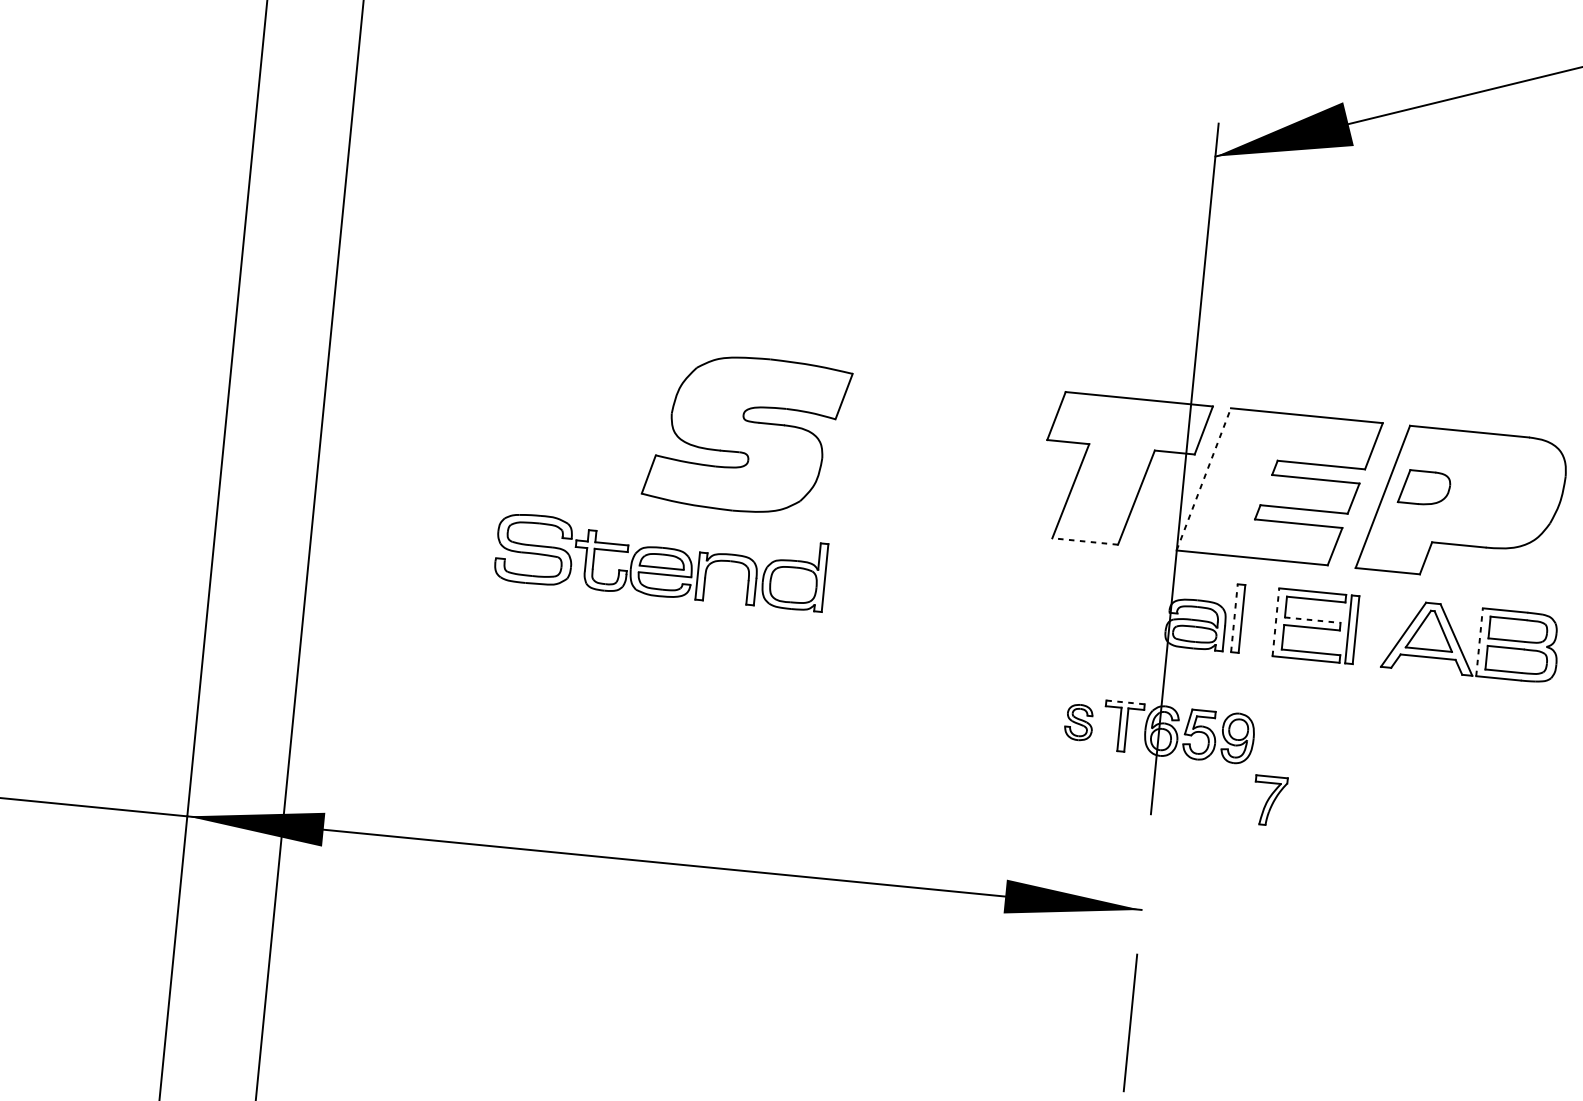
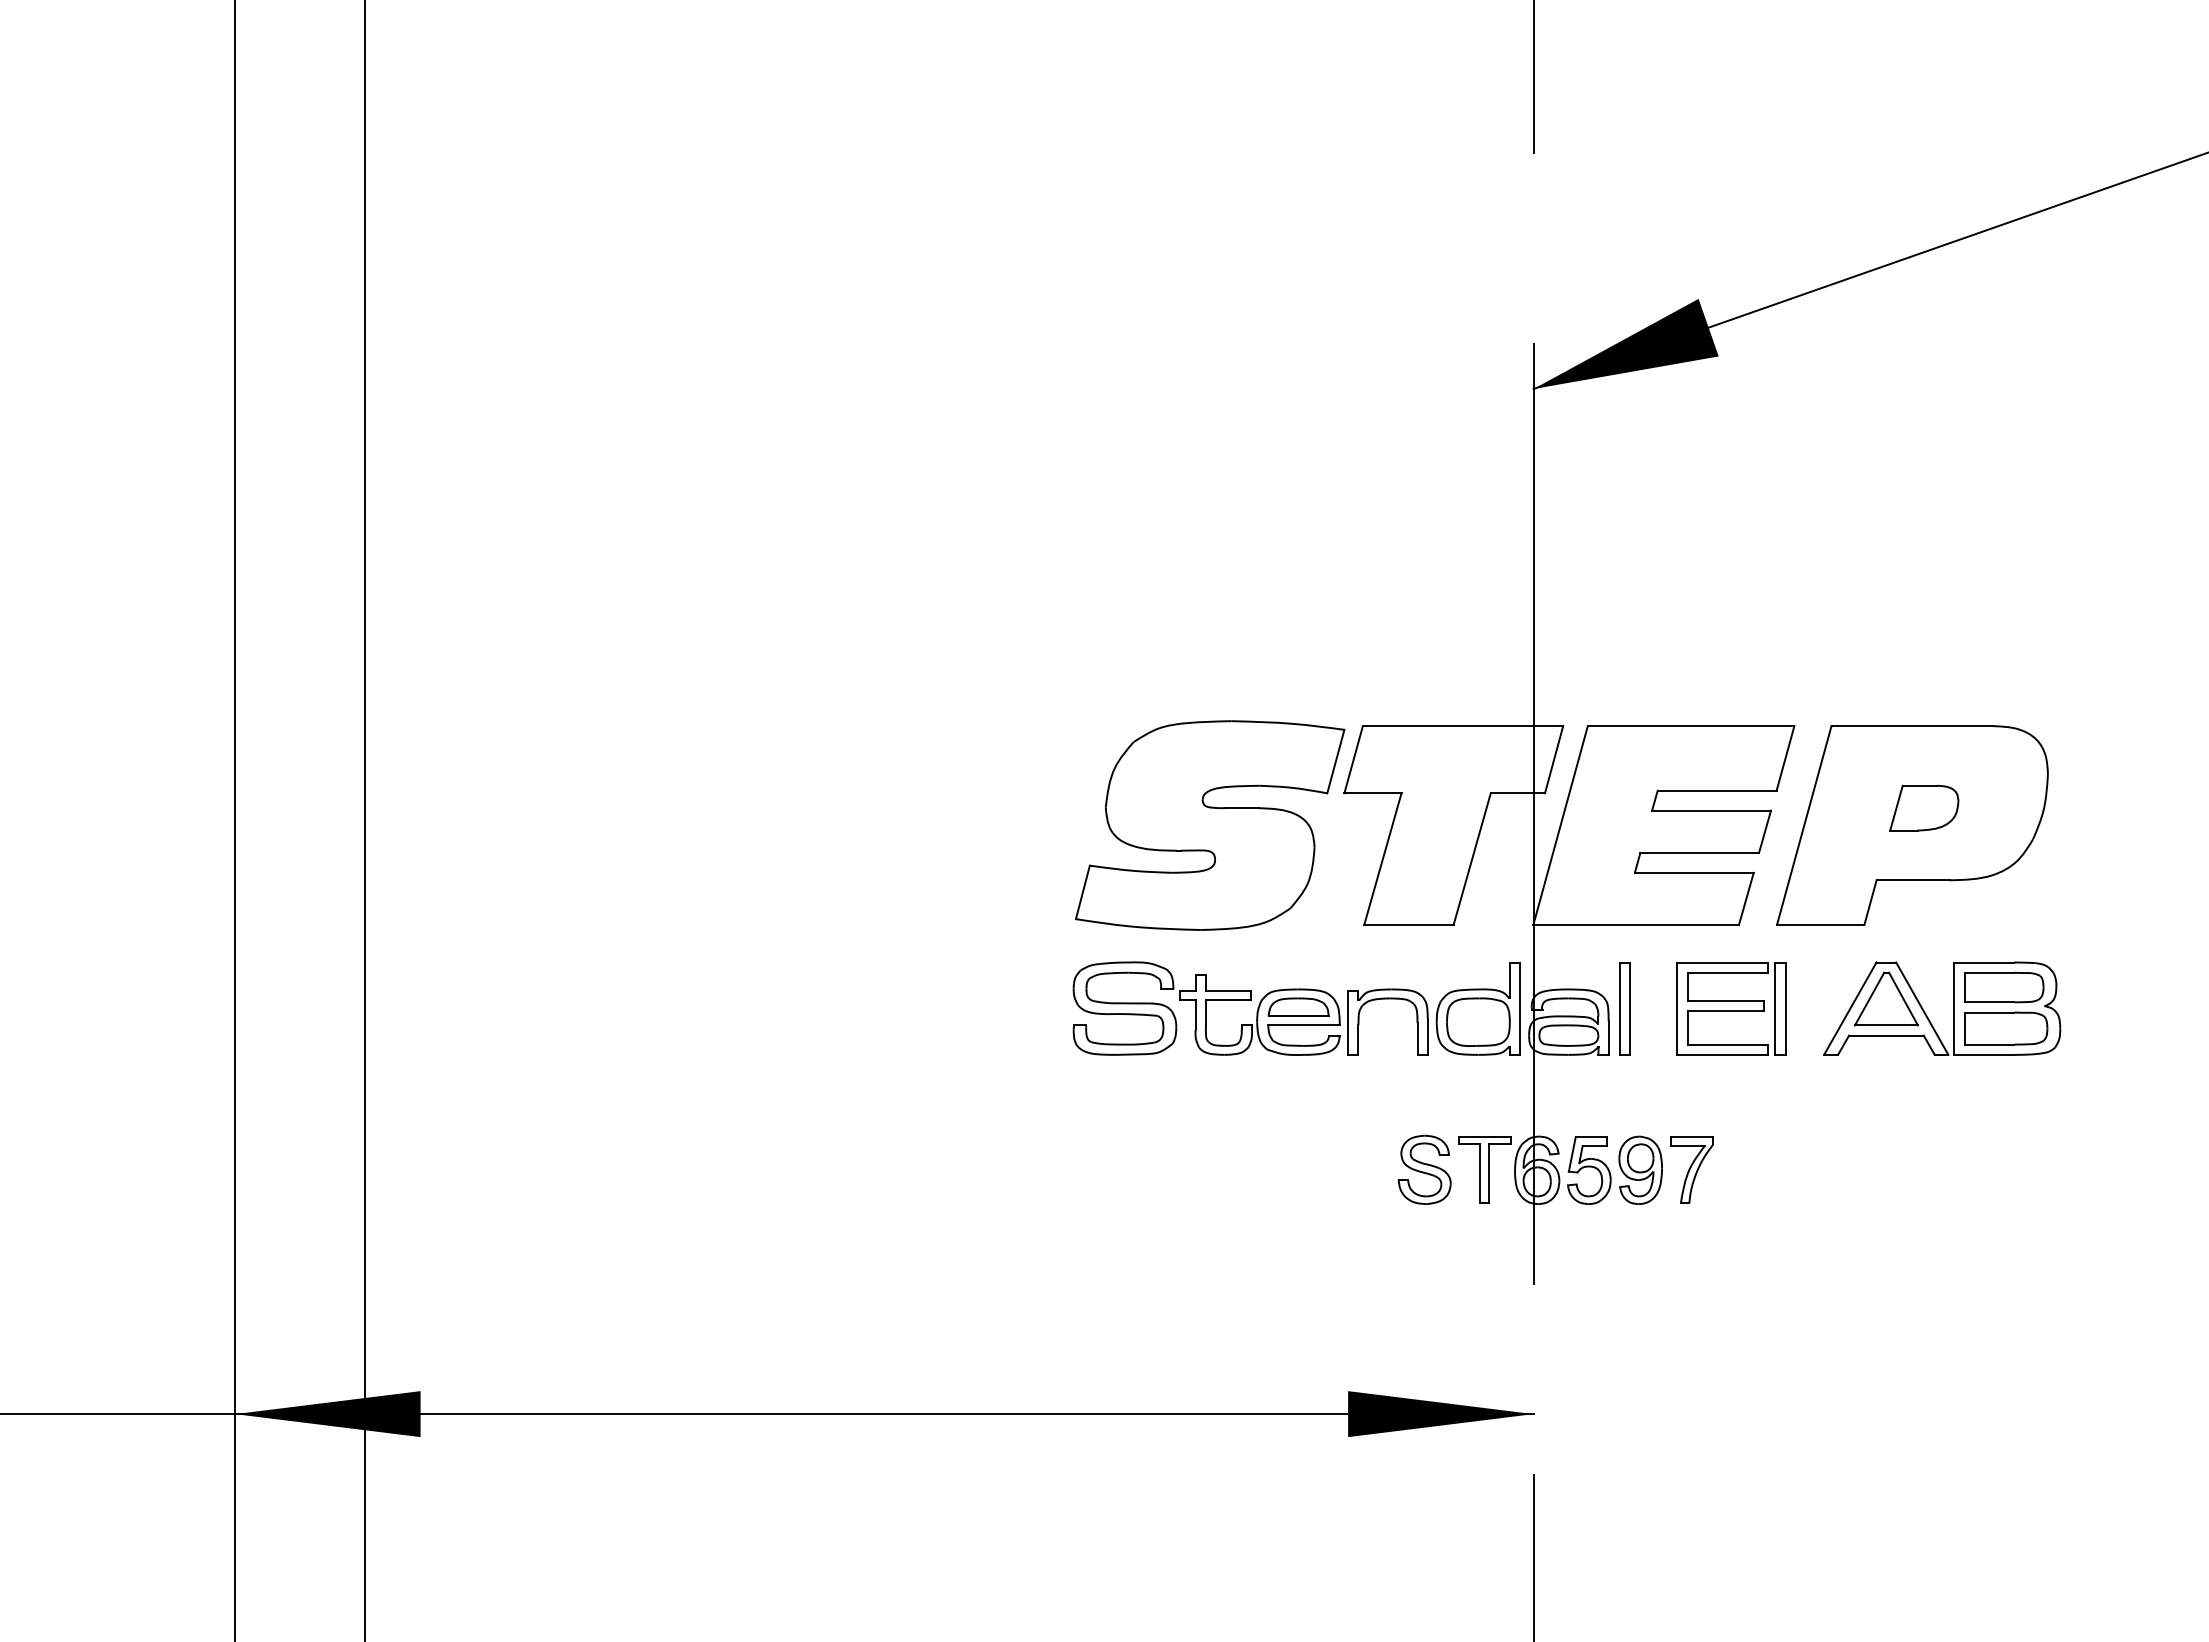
part: (747, 434) -> (1210, 825), moved
line: (1203, 479) -> (1560, 825), dashed -> solid
part: (1424, 487) -> (1924, 807), moved
line: (1084, 541) -> (1408, 925), dashed -> solid
part: (660, 561) -> (1296, 1008), moved
line: (1234, 618) -> (1620, 1008), dashed -> solid
line: (1313, 619) -> (1726, 1000), dashed -> solid
line: (1275, 622) -> (1676, 1008), dashed -> solid
line: (1479, 642) -> (1953, 1008), dashed -> solid
line: (1126, 702) -> (1485, 1136), dashed -> solid
part: (1079, 722) -> (1424, 1169), size x1.43
part: (1269, 800) -> (1691, 1169), moved

